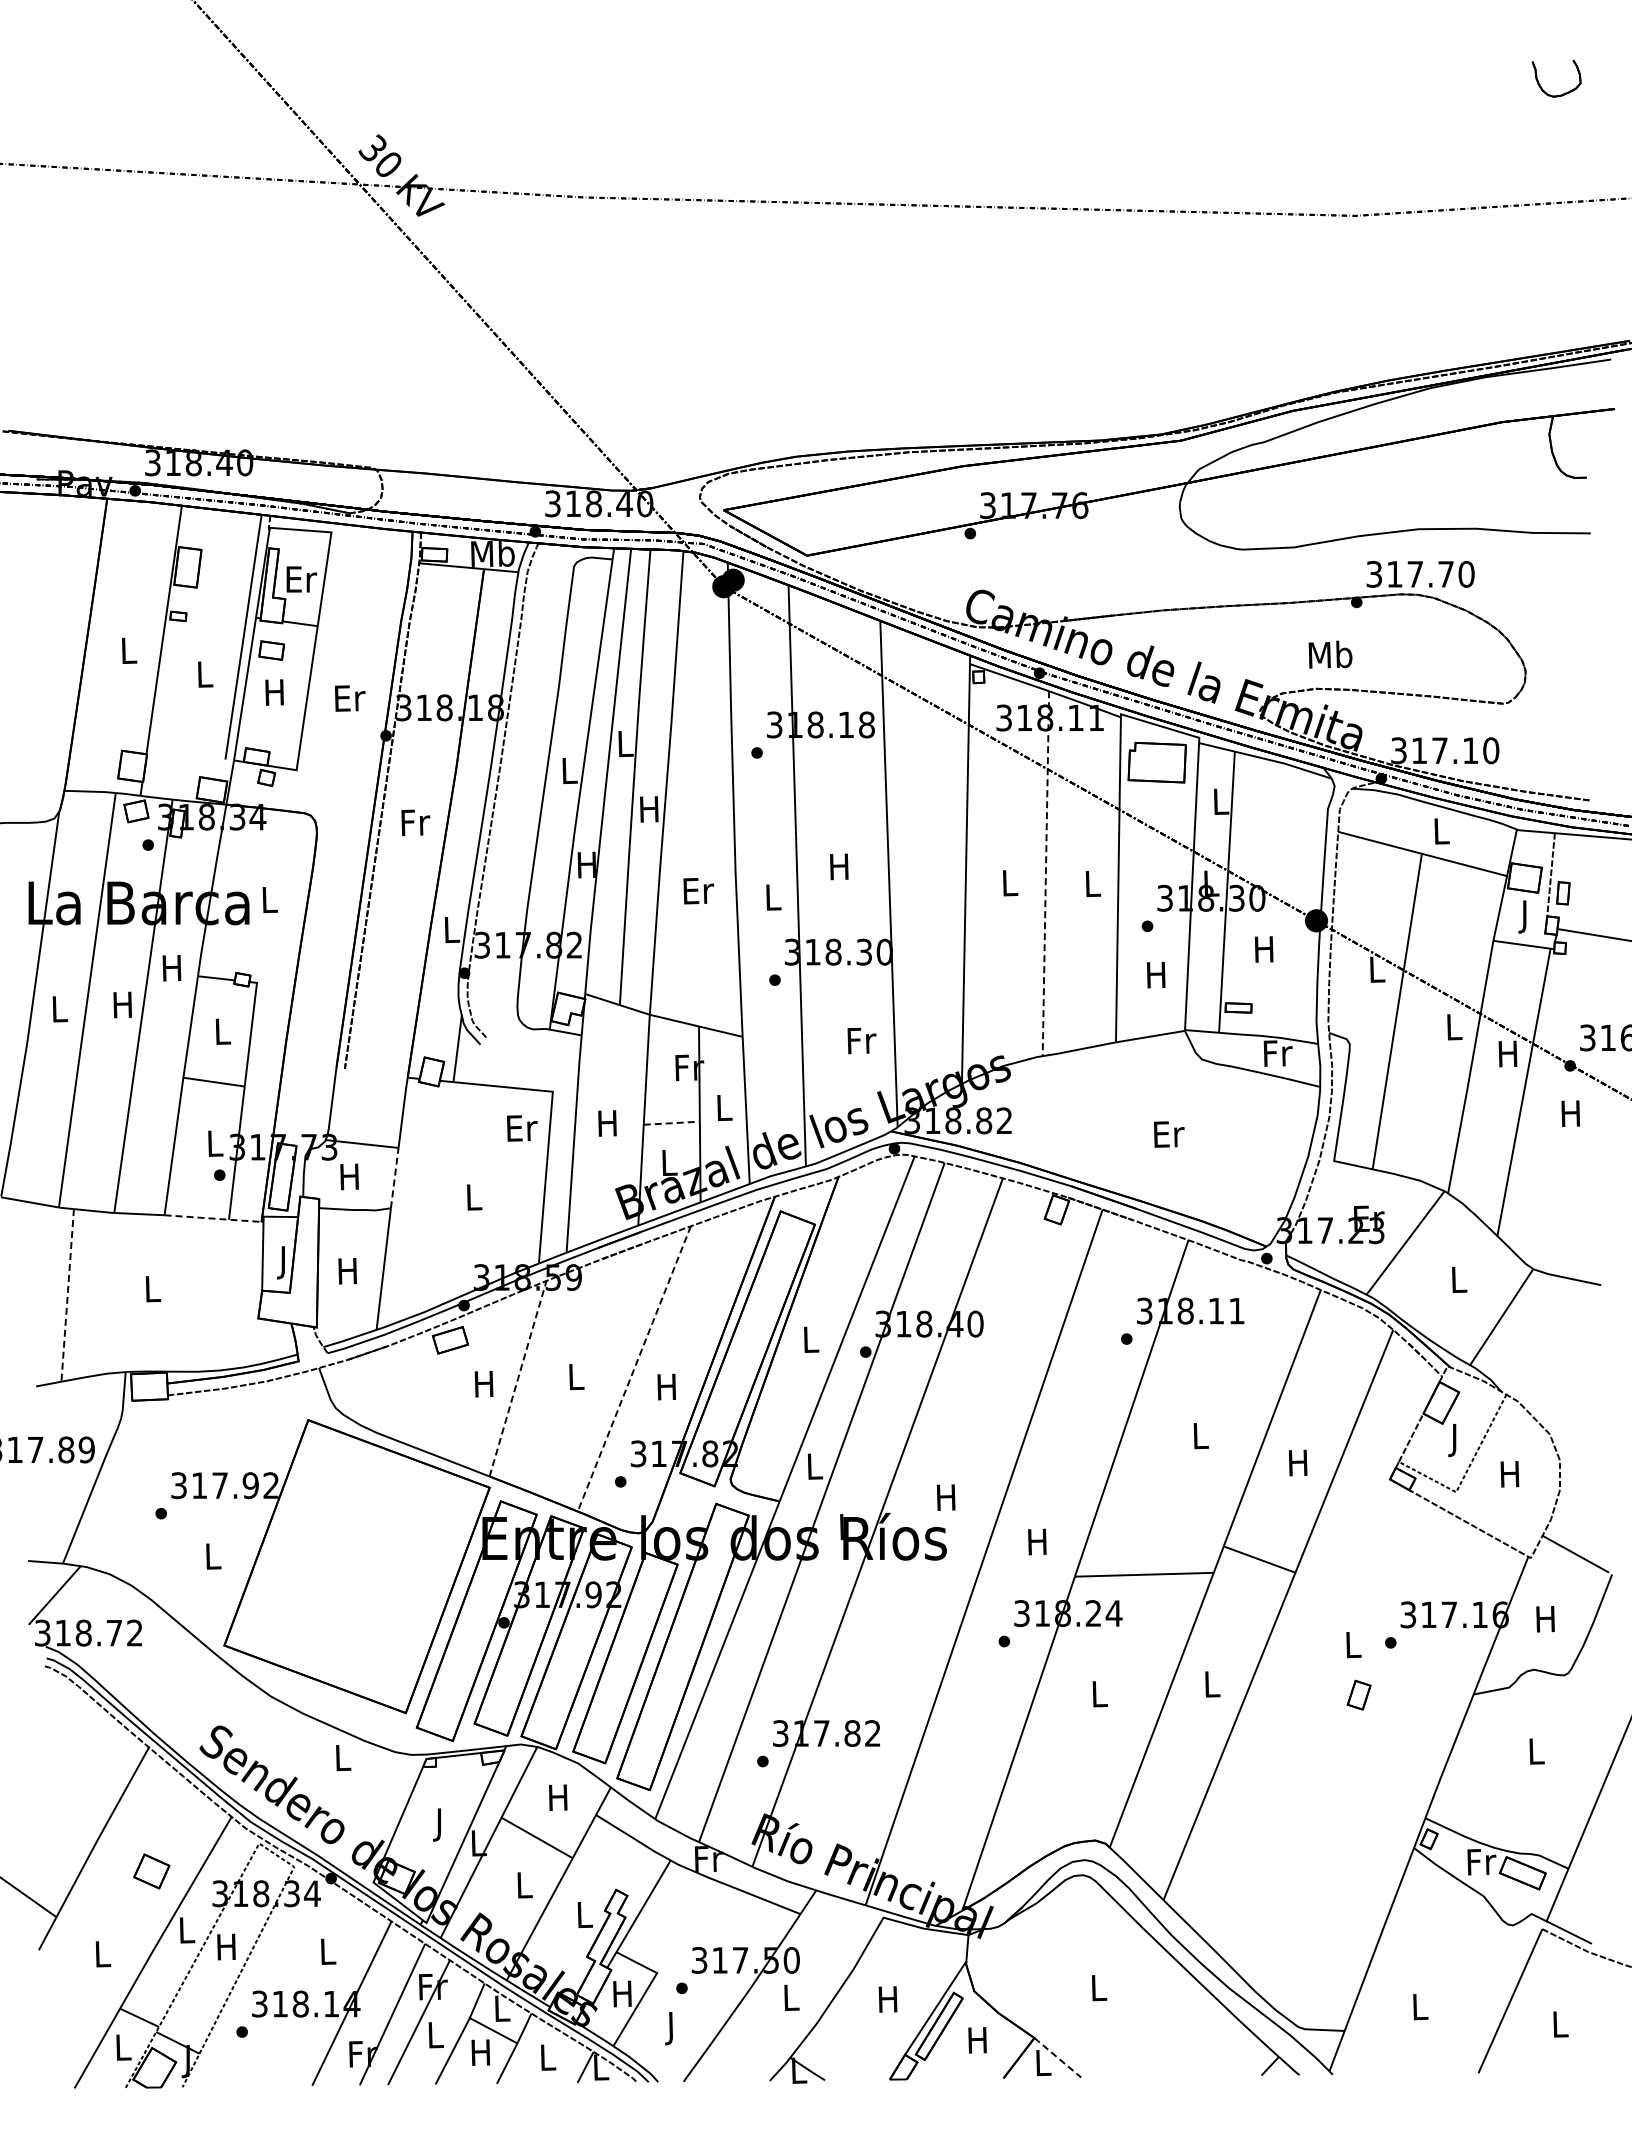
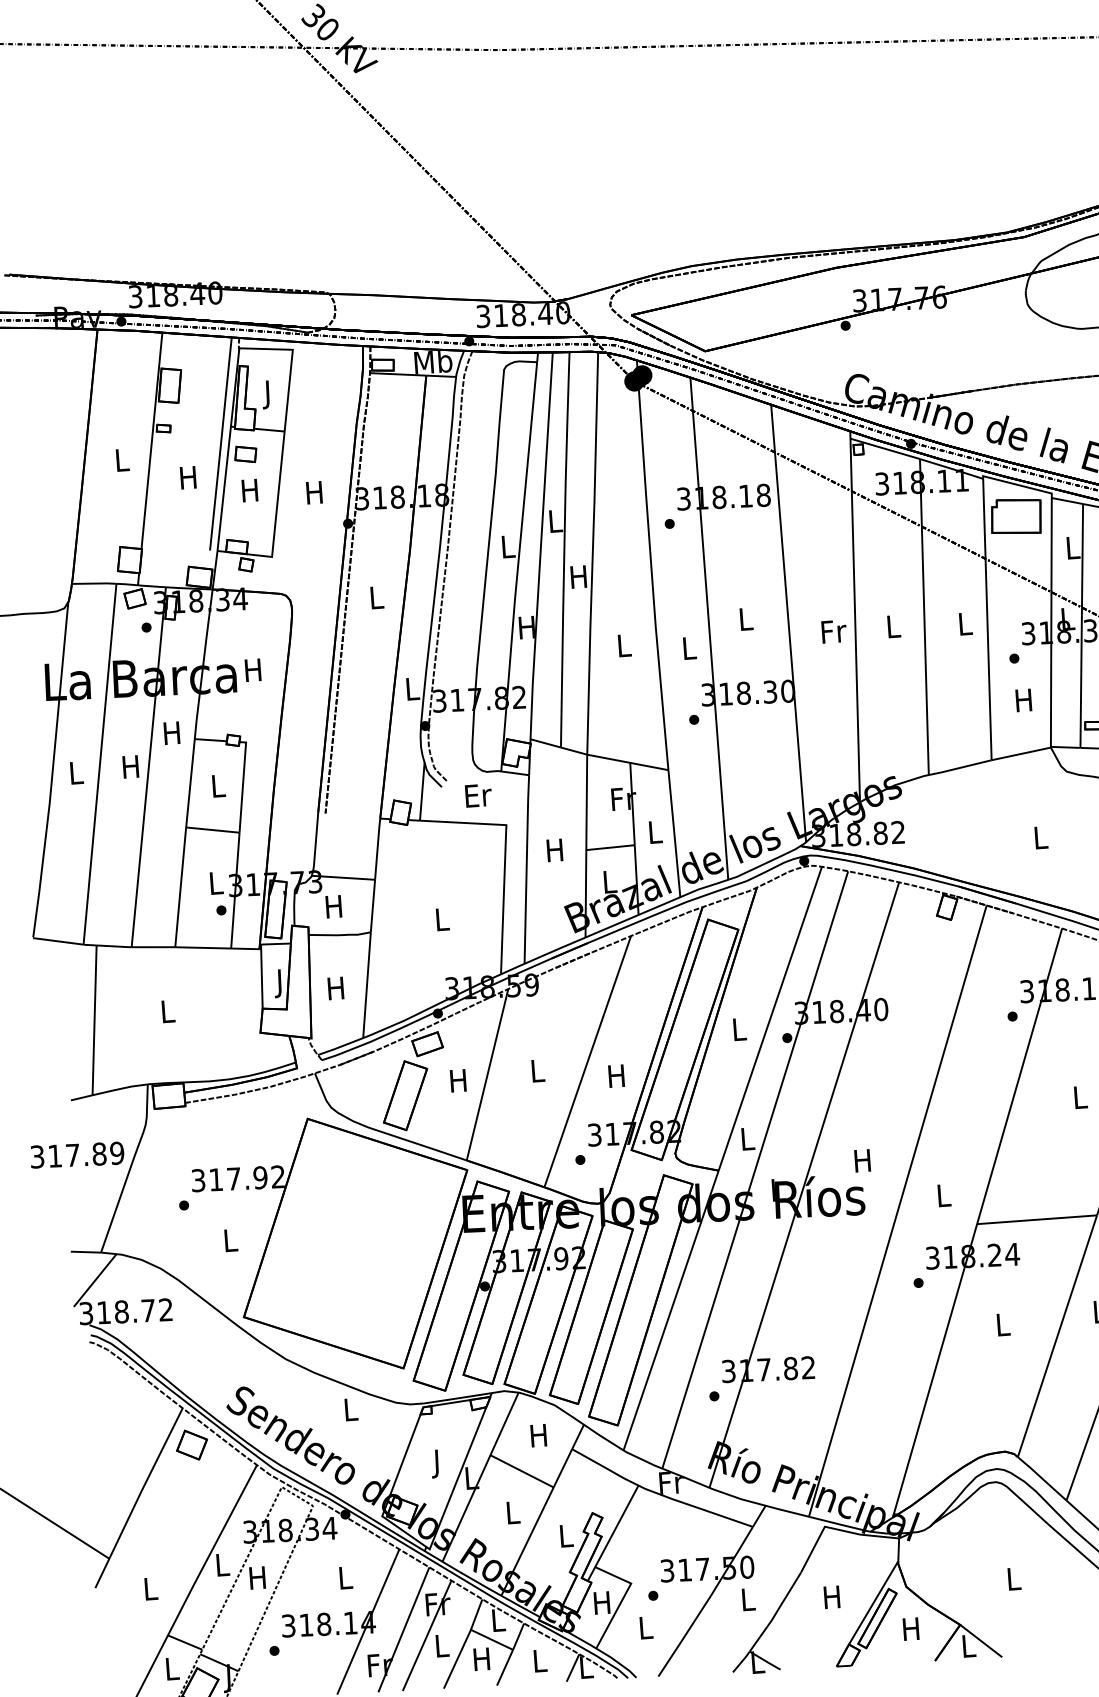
text: (301, 582) -> (268, 394), Er -> J
text: (203, 674) -> (187, 477), L -> H
text: (350, 698) -> (315, 492), Er -> H
text: (415, 822) -> (376, 597), Fr -> L
text: (839, 866) -> (745, 618), H -> L
line: (1045, 873) -> (924, 616), dashed -> solid
text: (698, 891) -> (624, 646), Er -> L
text: (268, 899) -> (252, 669), L -> H
text: (861, 1040) -> (833, 631), moved
line: (671, 1123) -> (610, 847), dashed -> solid
text: (522, 1128) -> (478, 795), moved
text: (1169, 1134) -> (1041, 837), Er -> L
line: (394, 1177) -> (372, 905), dashed -> solid
line: (214, 1218) -> (218, 948), dashed -> solid
line: (67, 1295) -> (94, 1020), dashed -> solid
line: (634, 1368) -> (587, 1061), dashed -> solid
line: (518, 1378) -> (487, 1074), dashed -> solid
part: (422, 1398) -> (405, 1095), added
text: (1037, 1541) -> (943, 1195), H -> L
part: (151, 1871) -> (191, 1445), moved
text: (672, 2028) -> (646, 1630), J -> L
line: (1057, 2057) -> (980, 1640), dashed -> solid

